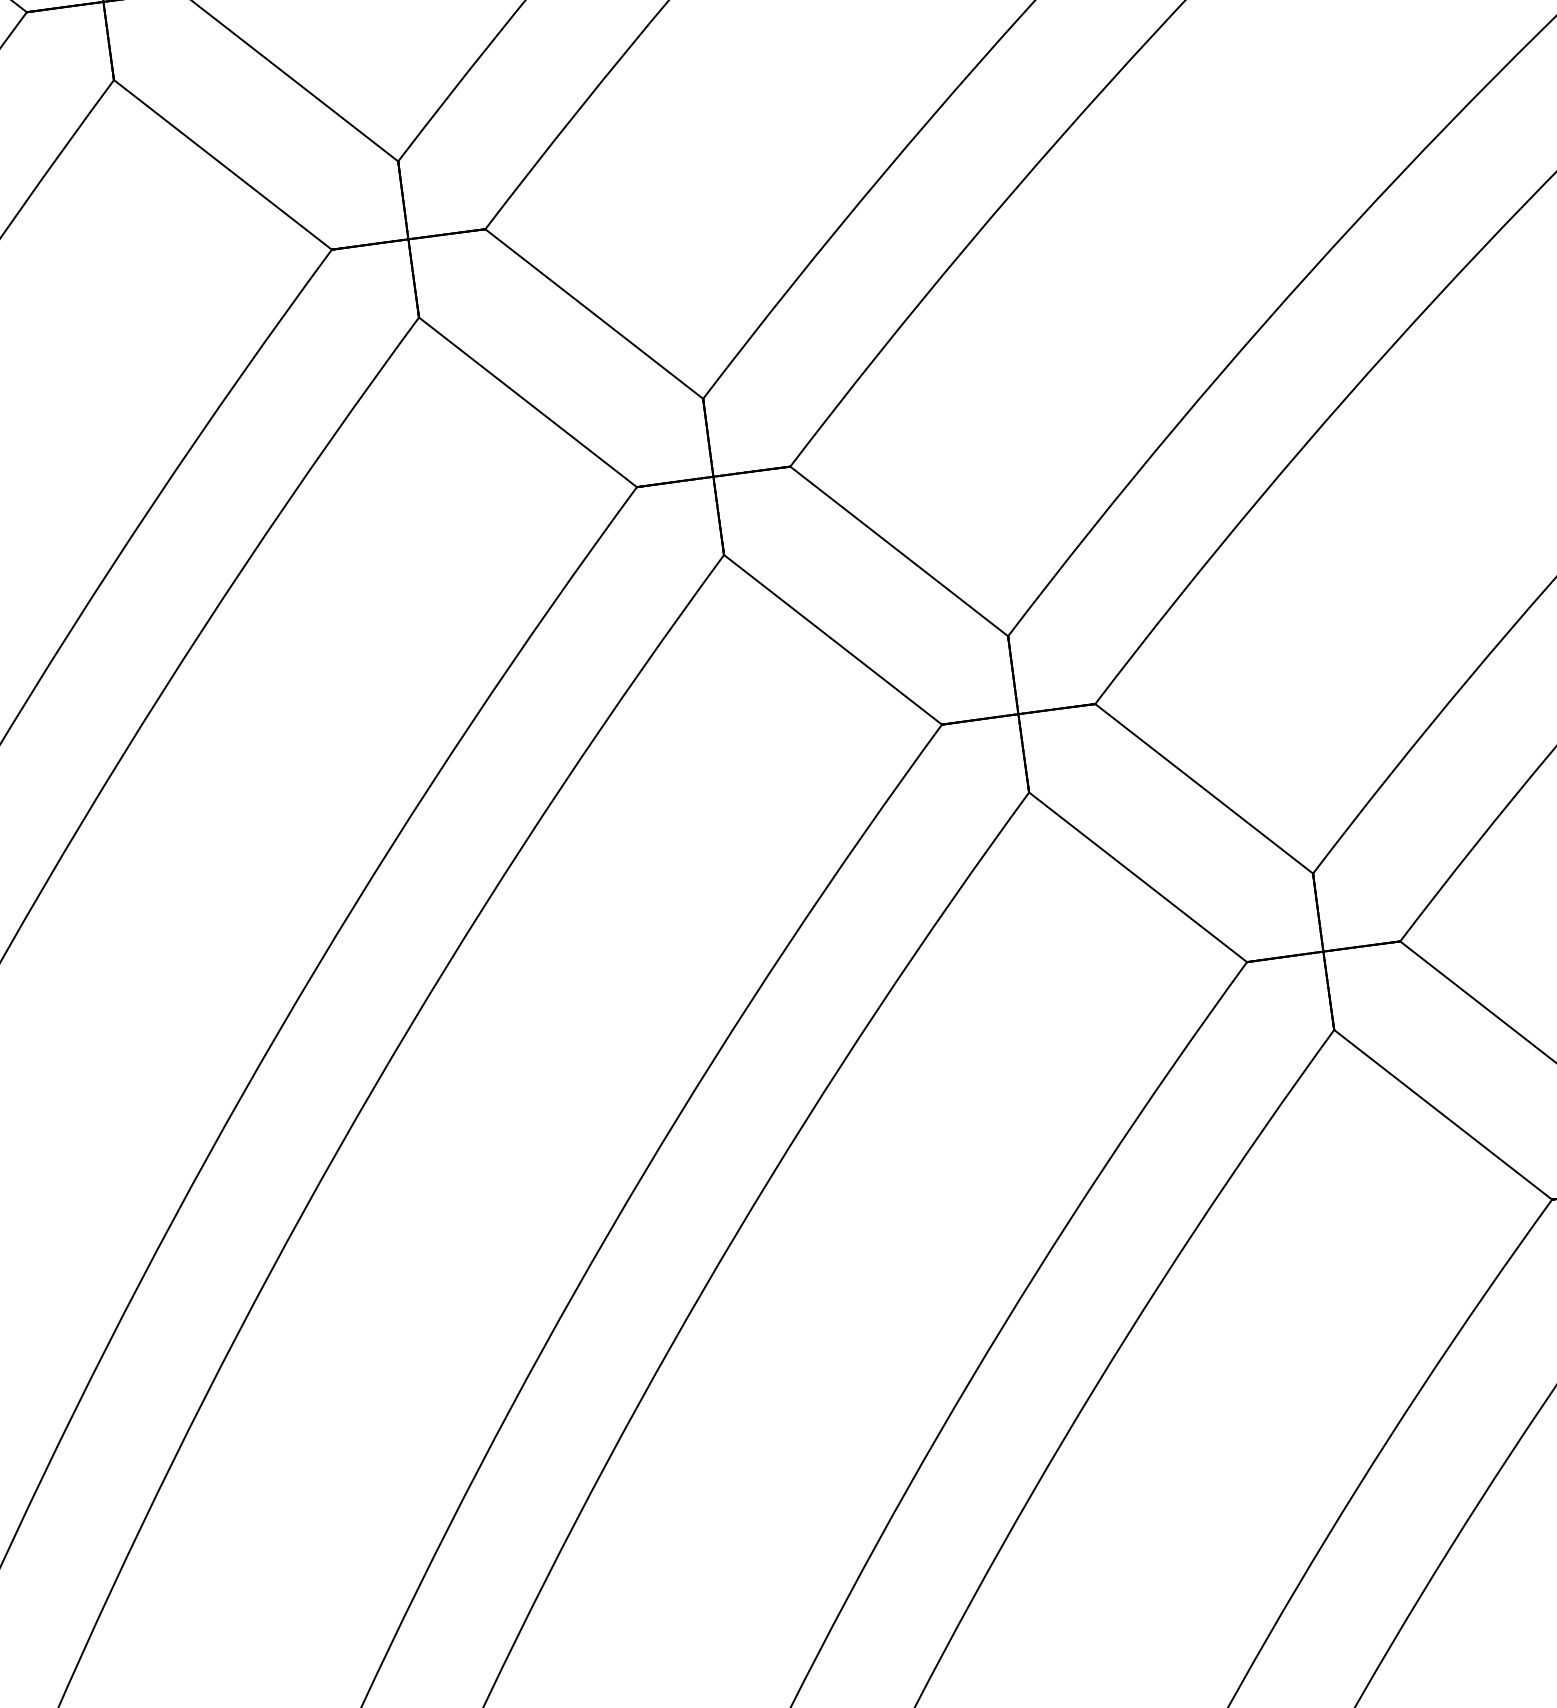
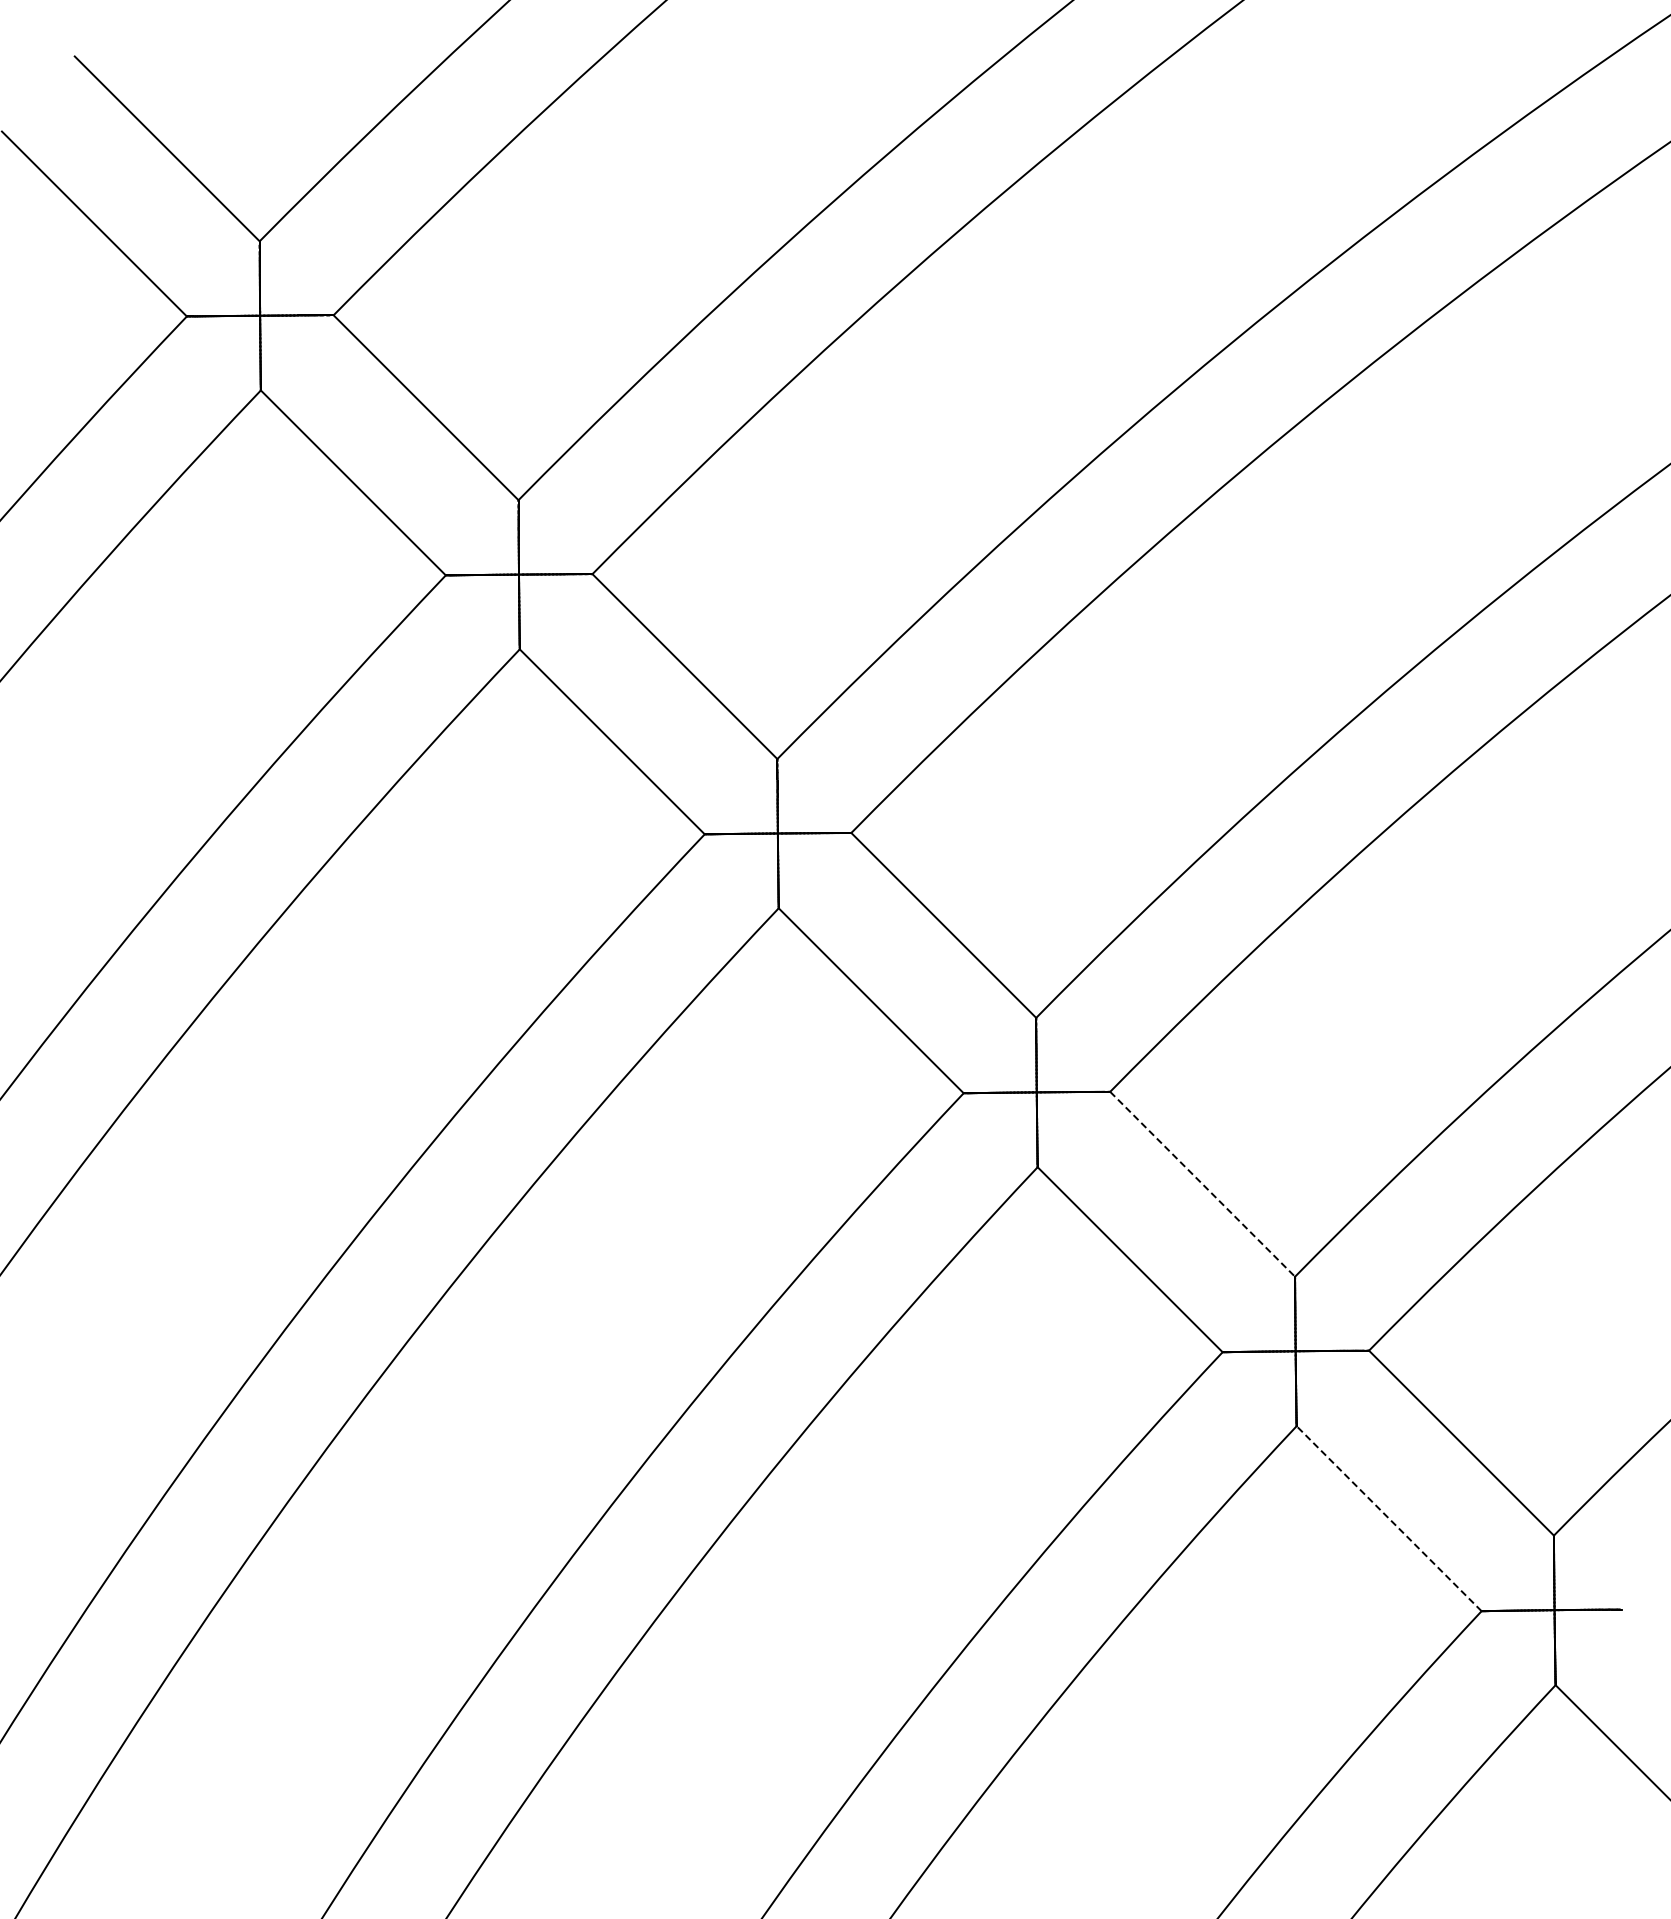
line: (1204, 789) -> (1202, 1184), solid -> dashed
line: (1443, 1114) -> (1389, 1518), solid -> dashed

